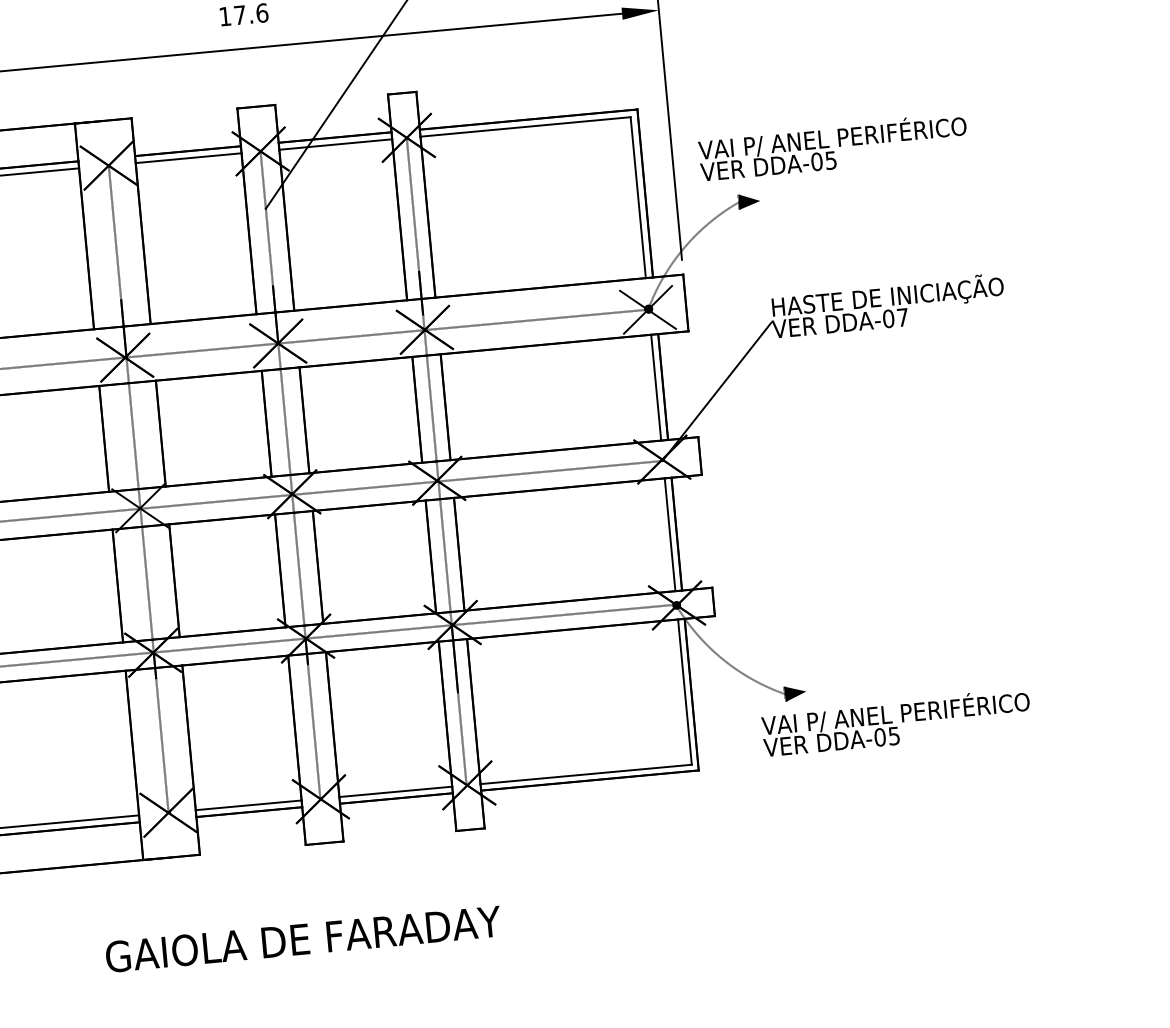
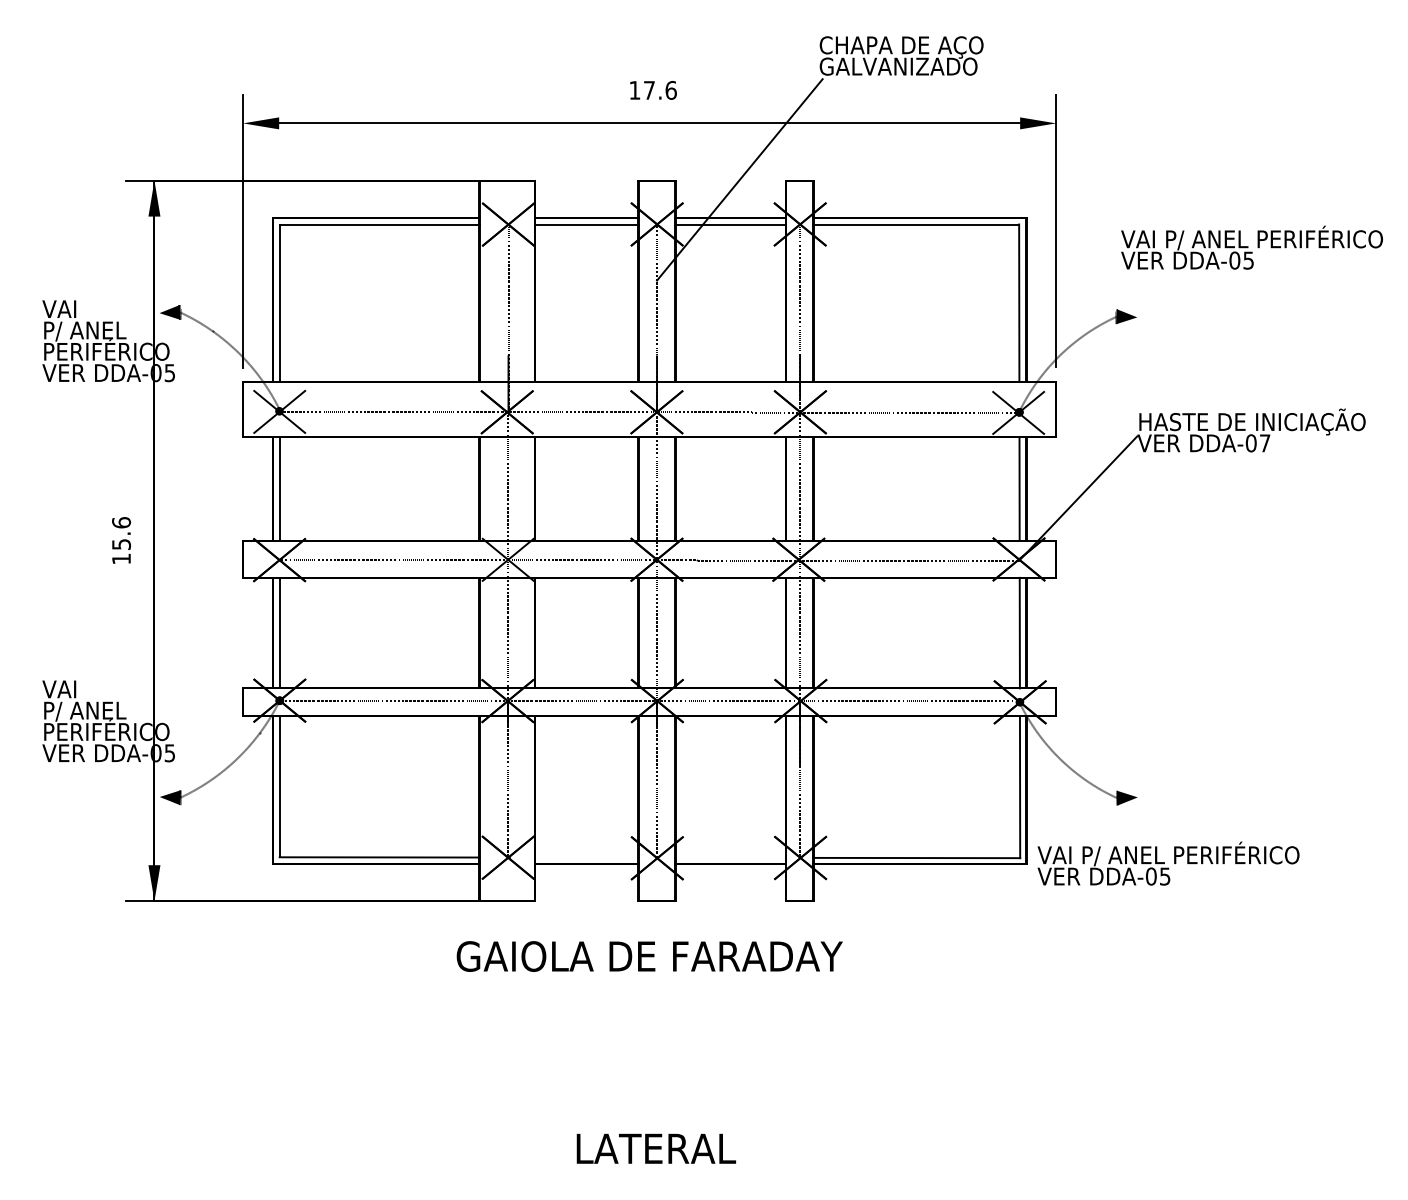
text: (832, 146) -> (1251, 247), moved
text: (896, 722) -> (1168, 863), moved
line: (395, 791) -> (730, 857), removed
line: (248, 805) -> (586, 857), removed
text: (303, 939) -> (649, 956), moved

